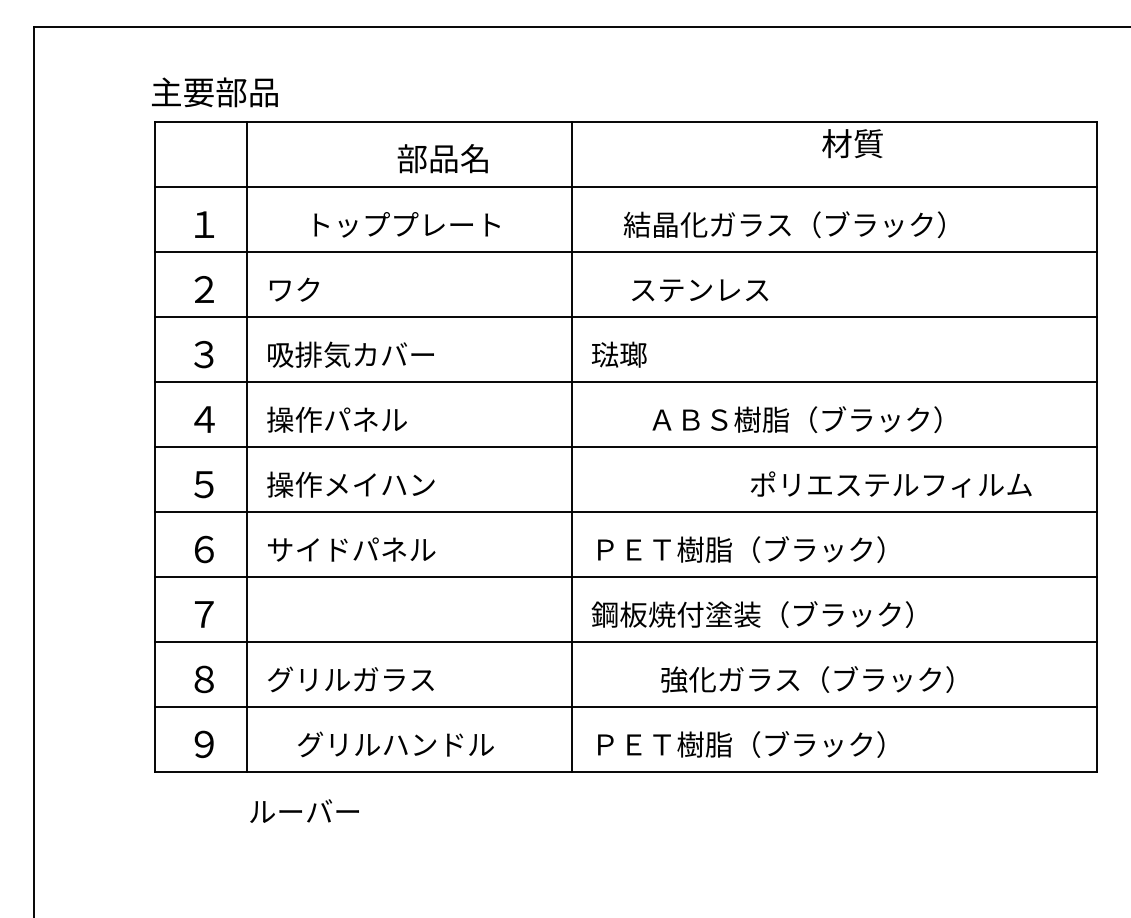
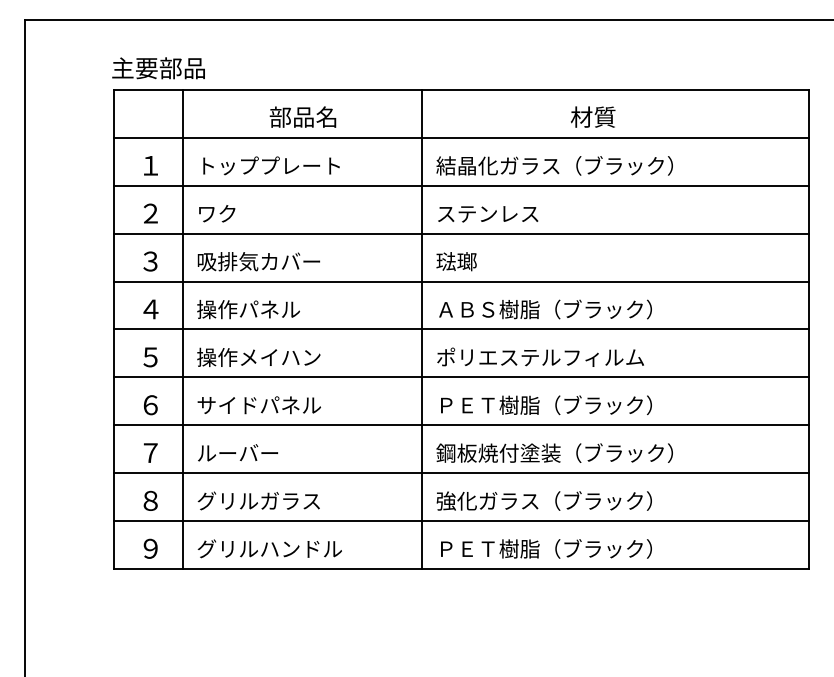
text: (852, 143) -> (593, 117), moved
text: (442, 158) -> (302, 117), moved
text: (406, 224) -> (271, 165), moved
text: (783, 224) -> (554, 165), moved
text: (700, 290) -> (488, 214), moved
text: (796, 419) -> (545, 309), moved
text: (890, 484) -> (540, 357), moved
text: (807, 679) -> (544, 501), moved
text: (395, 744) -> (269, 548), moved
text: (304, 810) -> (237, 452), moved

